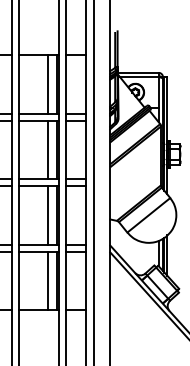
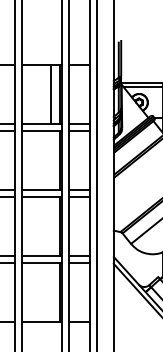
line: (47, 149) -> (50, 160), removed
line: (47, 215) -> (50, 226), removed
line: (47, 281) -> (50, 293), removed

